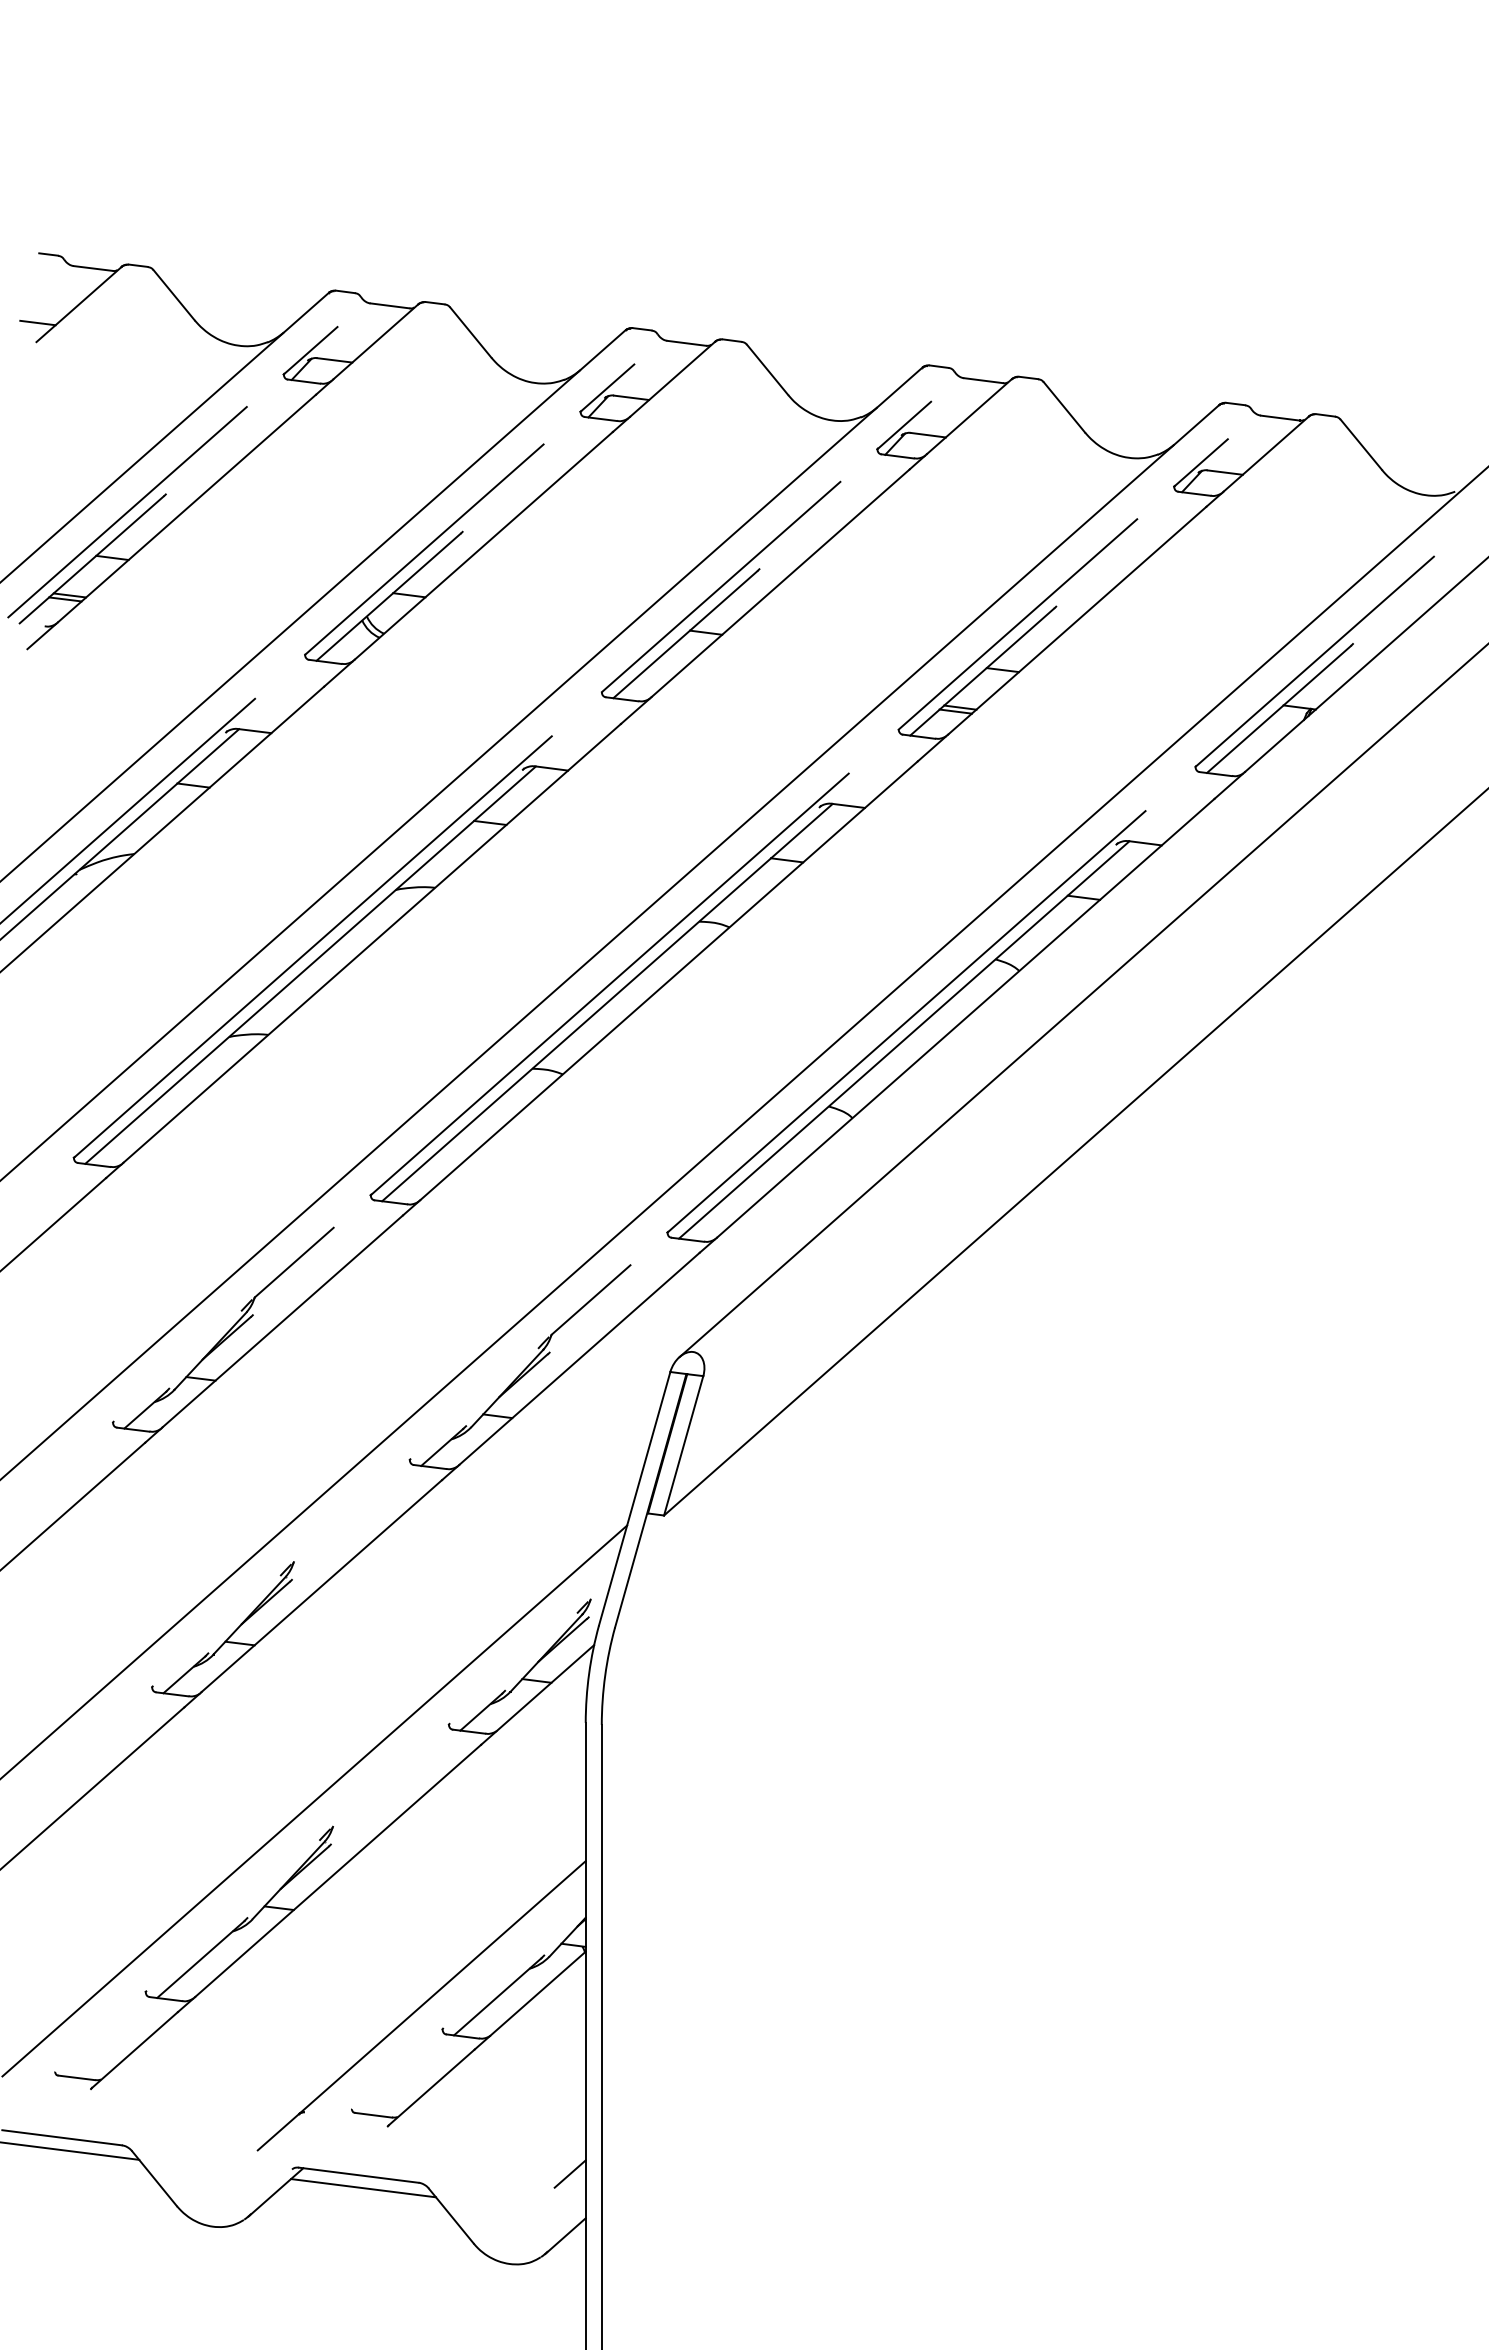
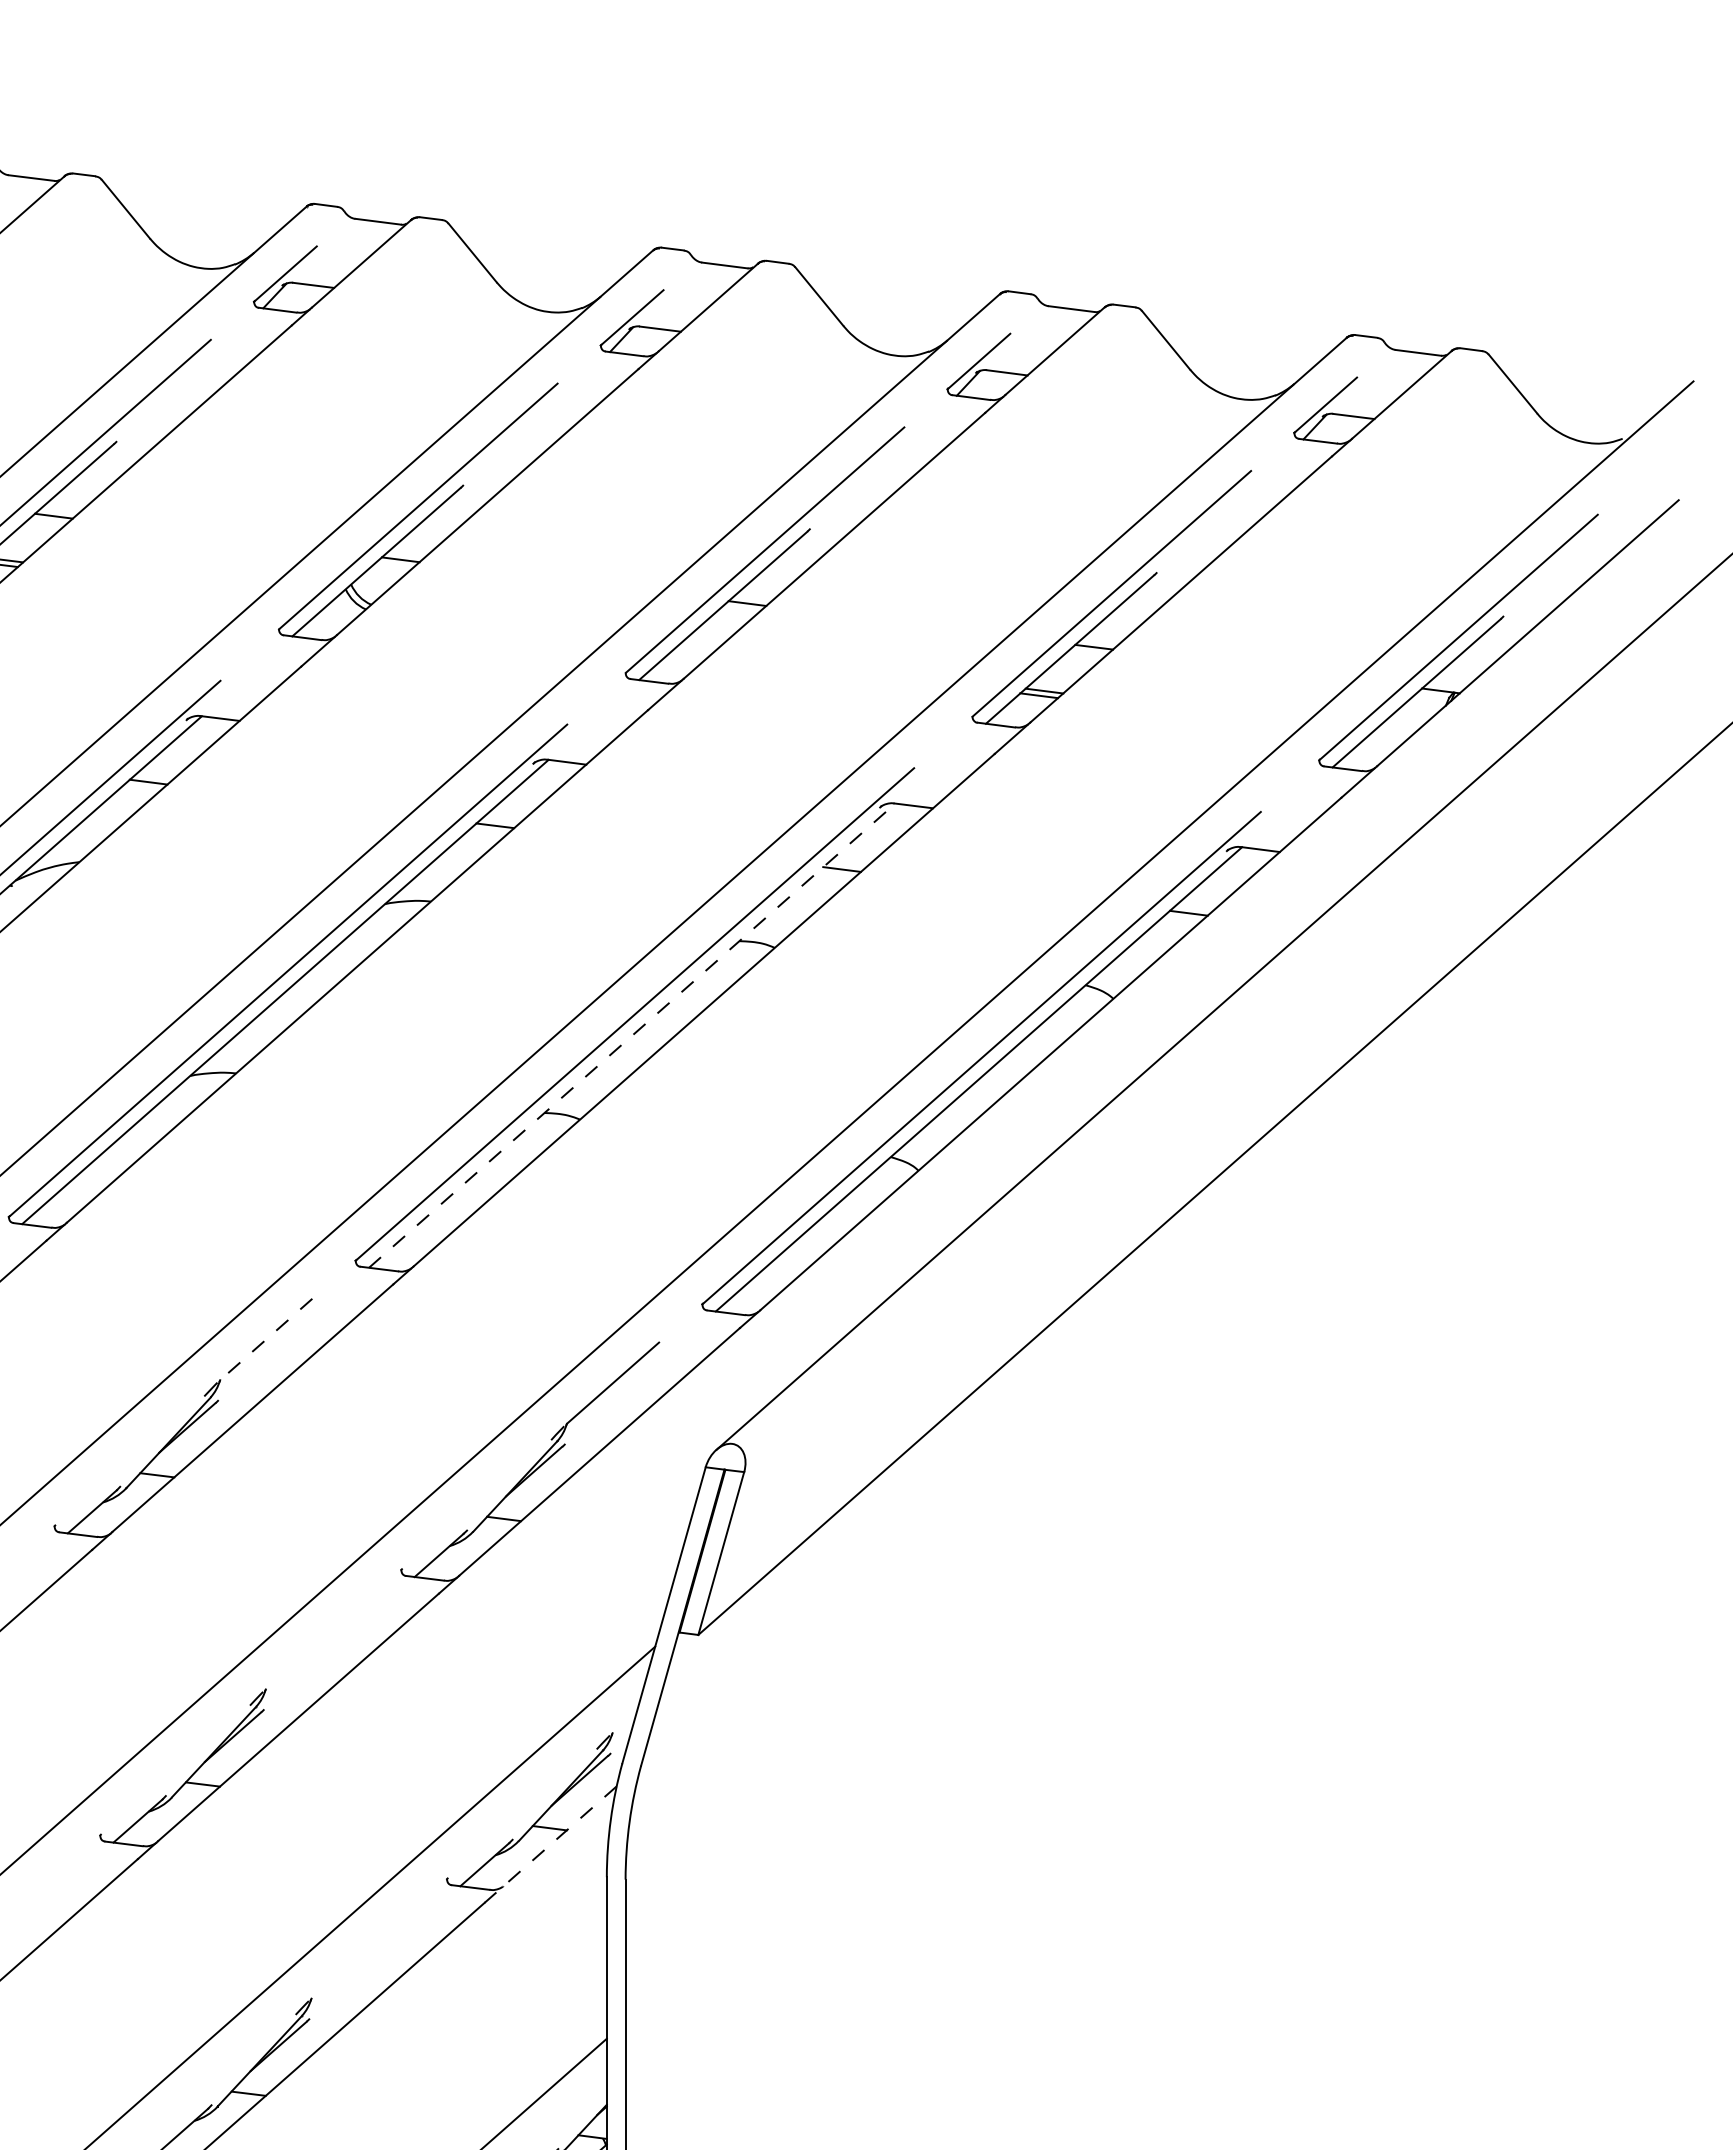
line: (607, 1002) -> (632, 1035), solid -> dashed
line: (294, 1262) -> (266, 1339), solid -> dashed
line: (537, 1695) -> (550, 1845), solid -> dashed

